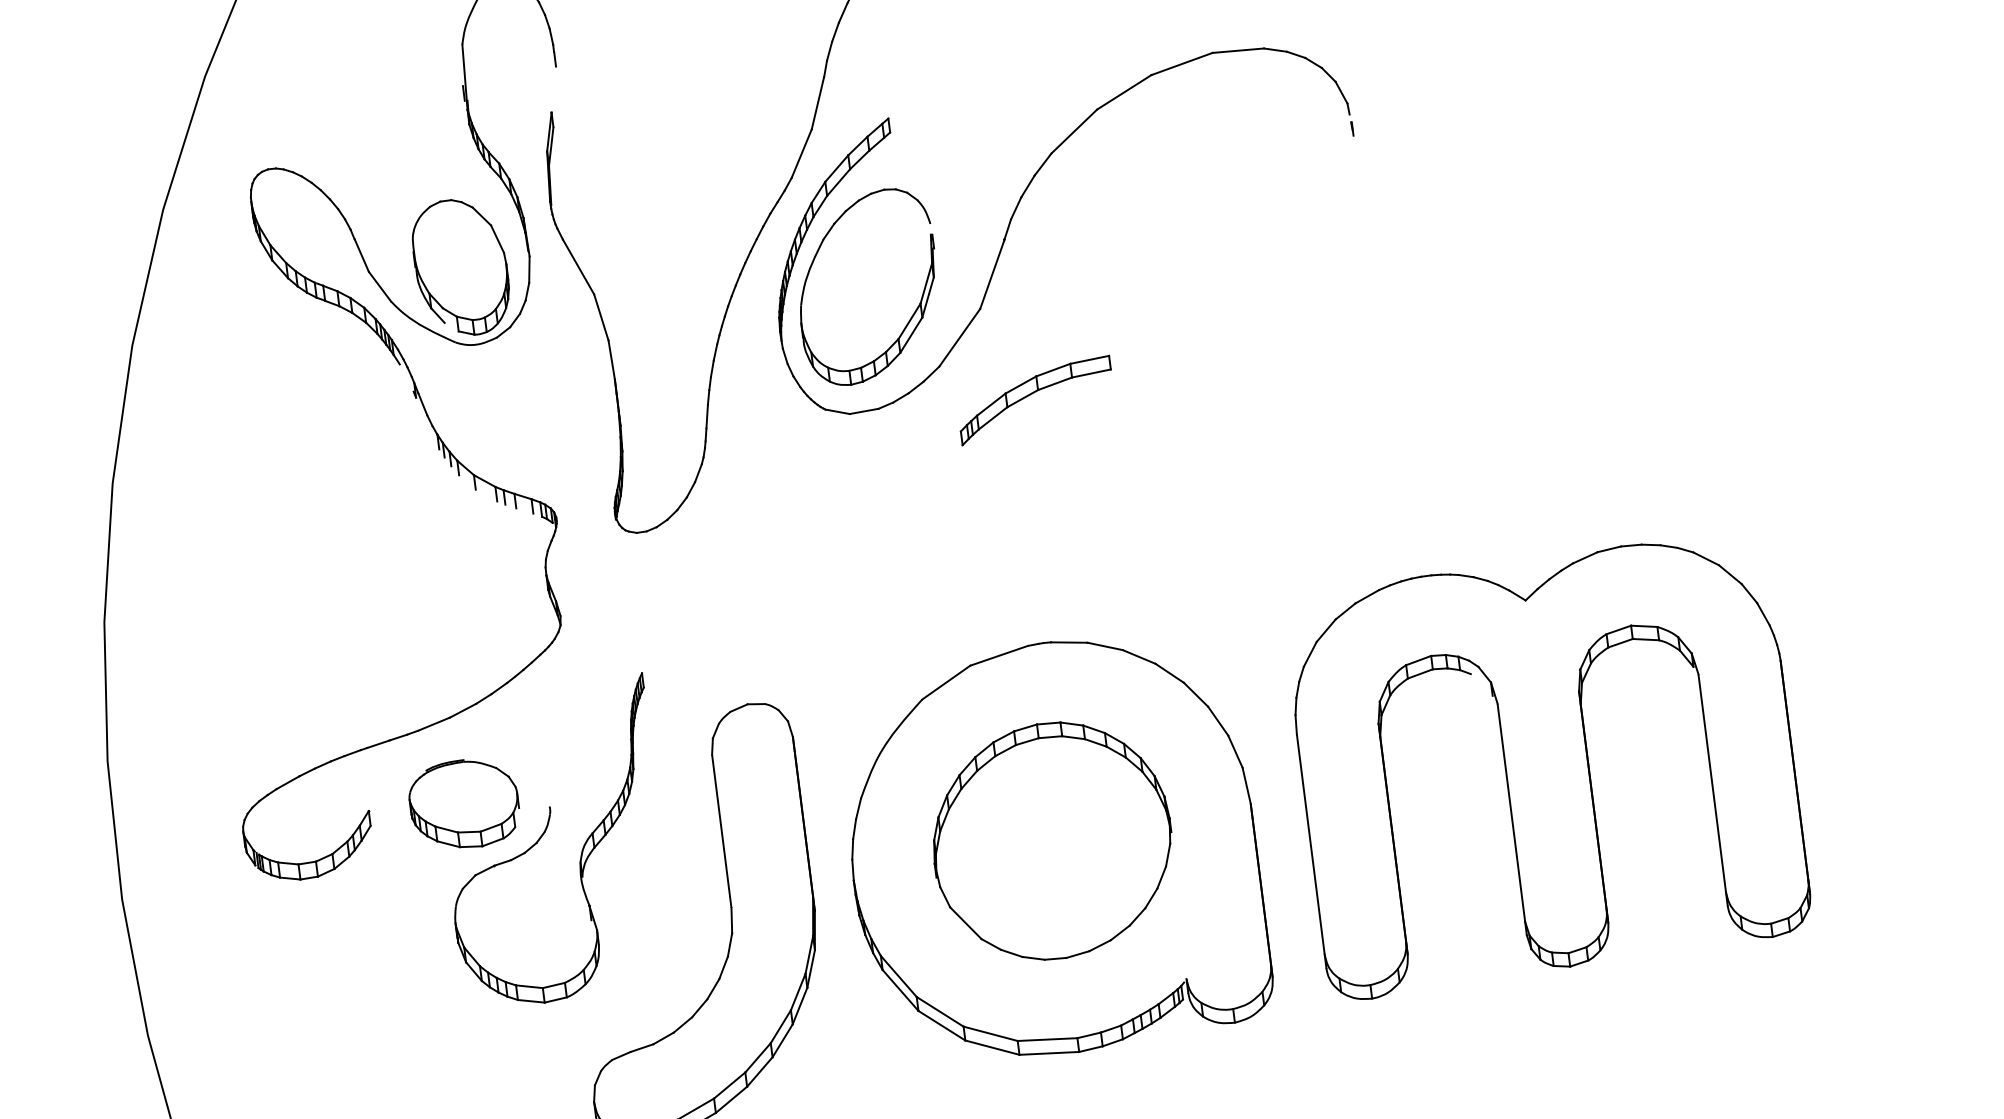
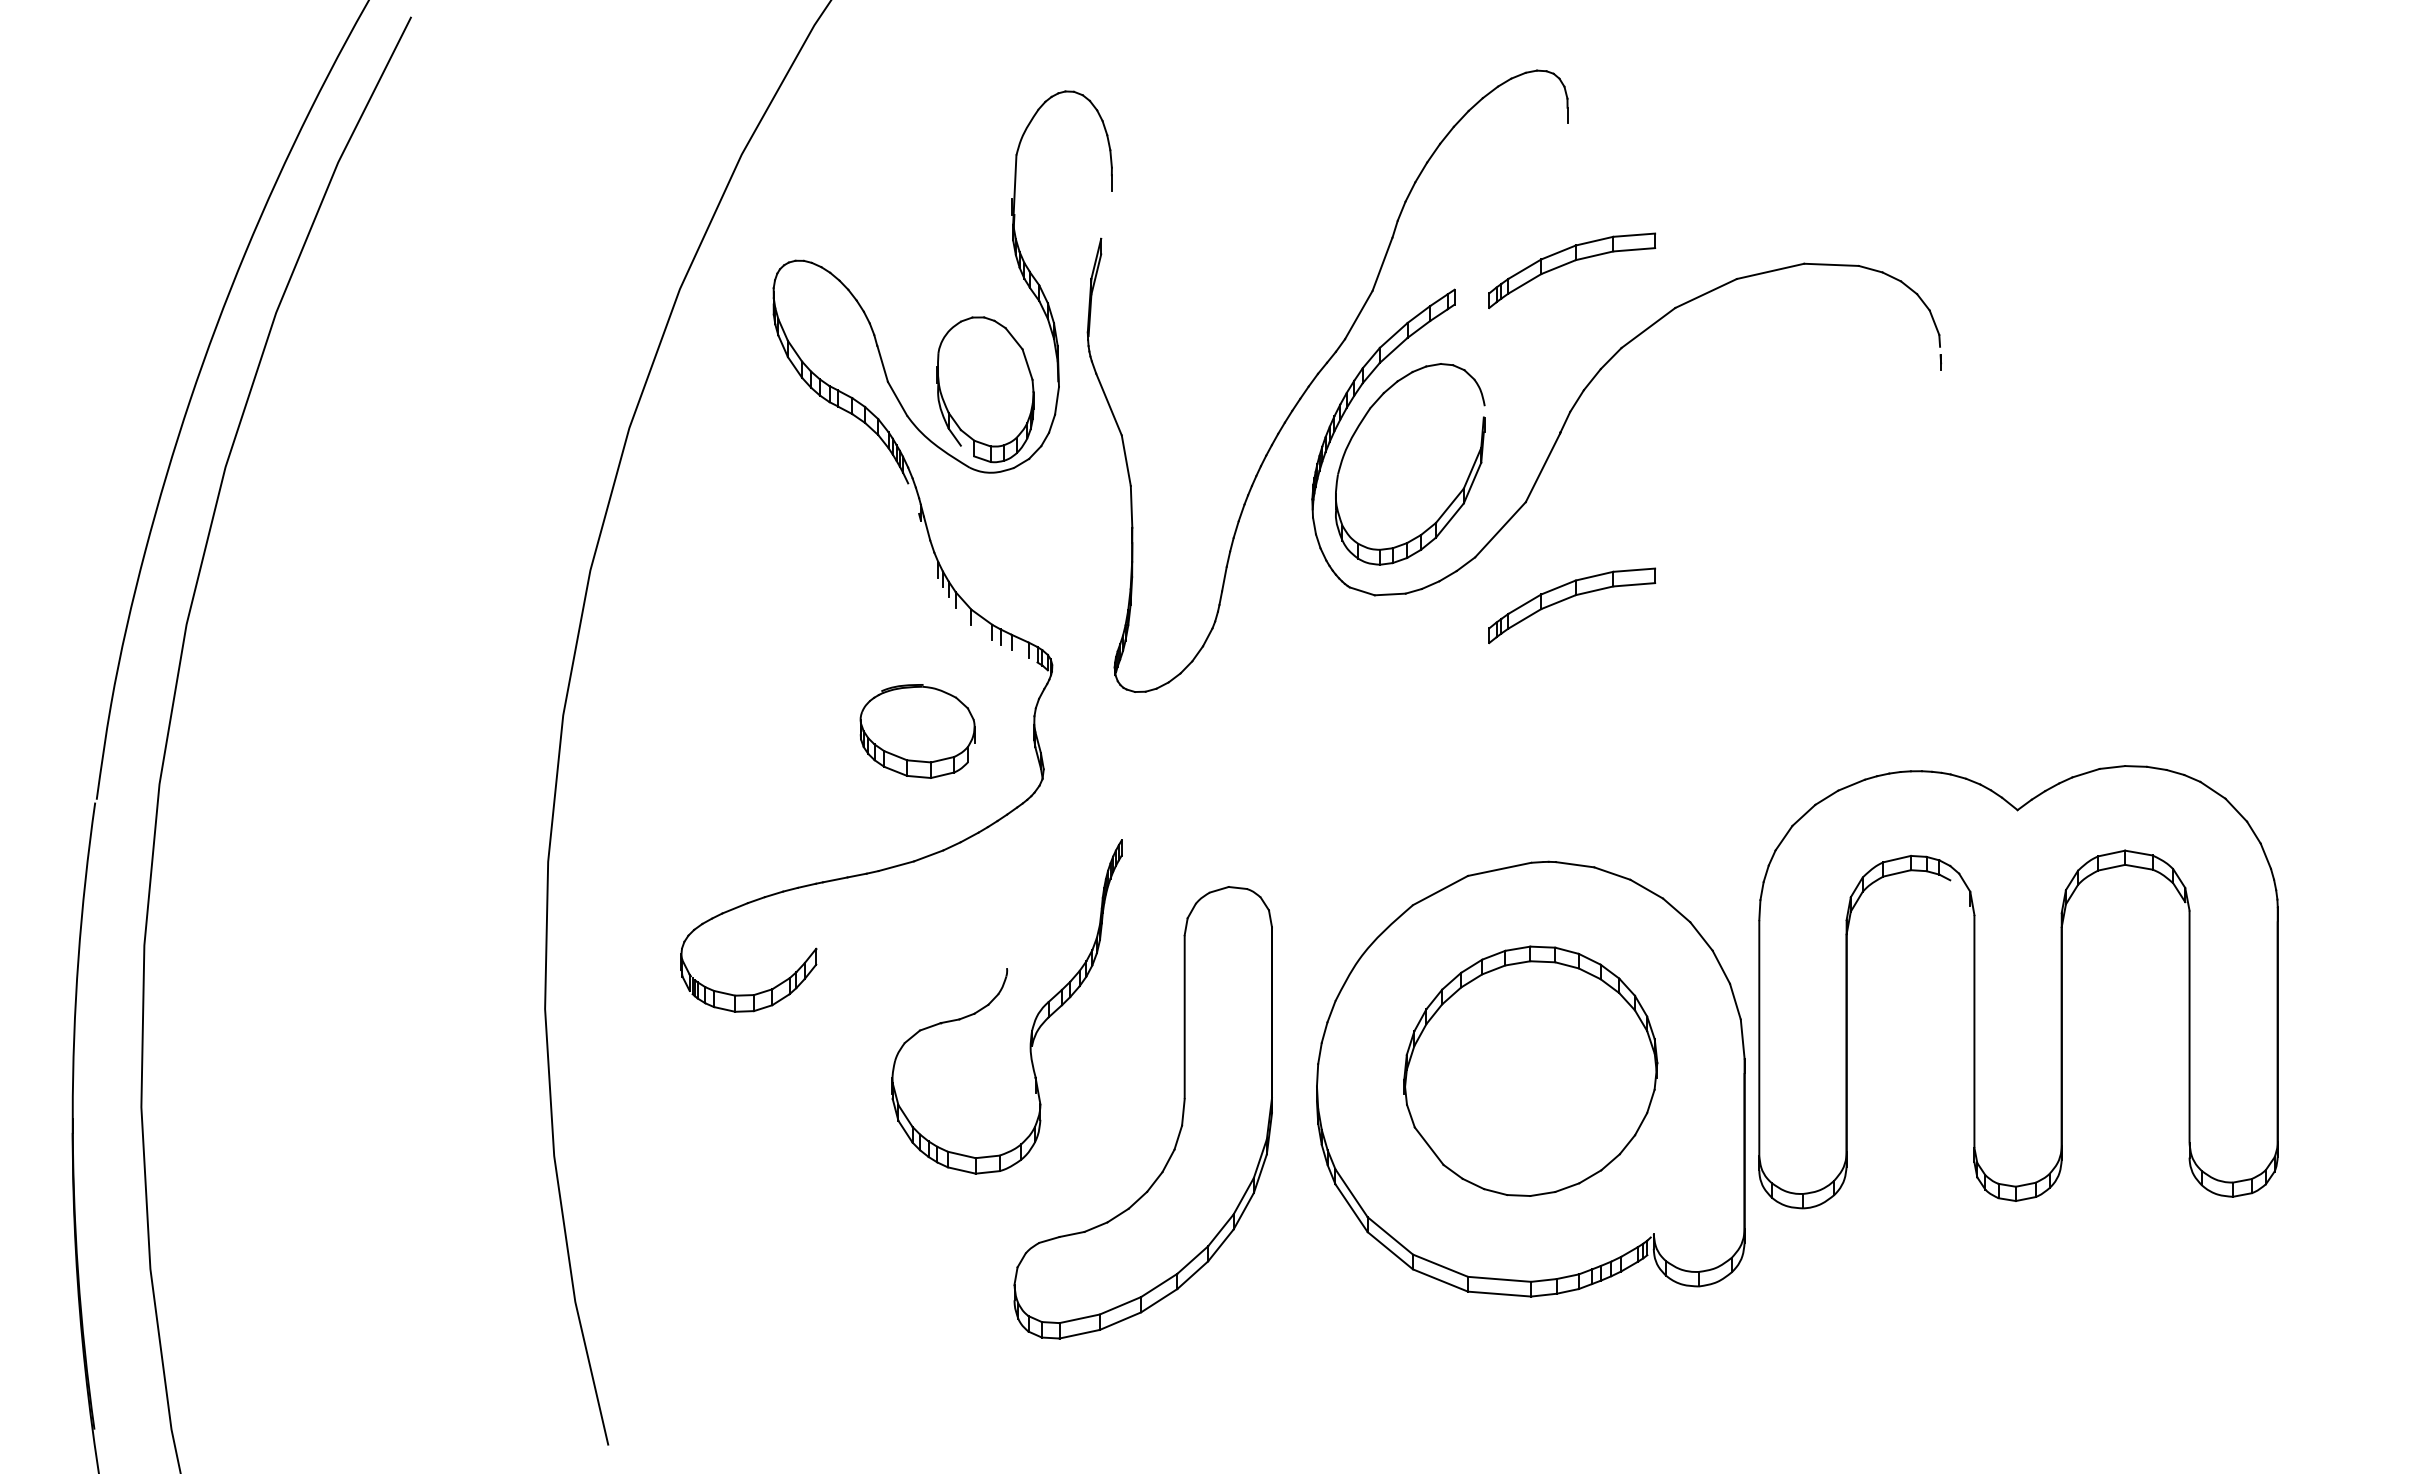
part: (992, 81) -> (1568, 264), added
part: (1547, 766) -> (2018, 987), moved
part: (464, 804) -> (917, 731), moved

